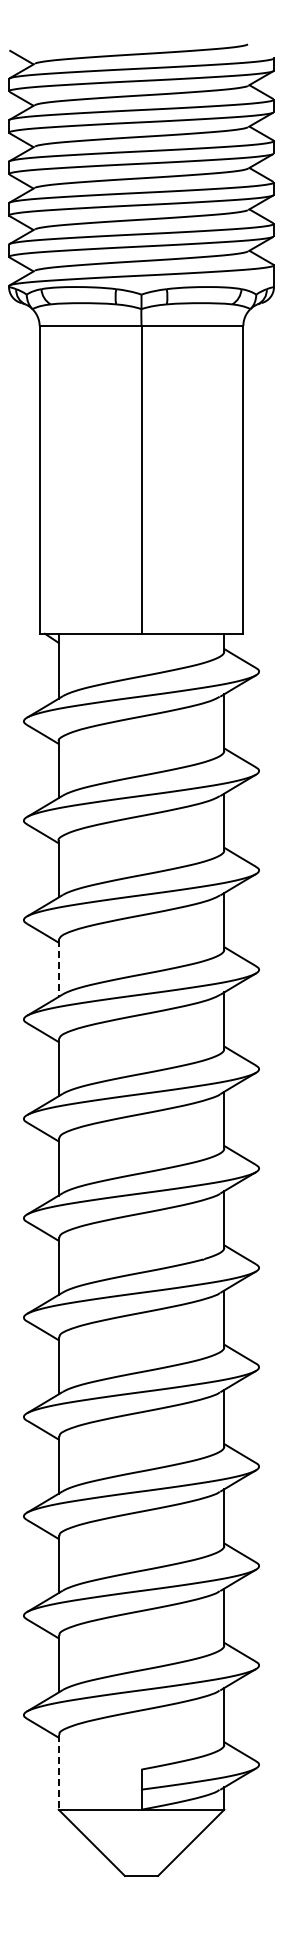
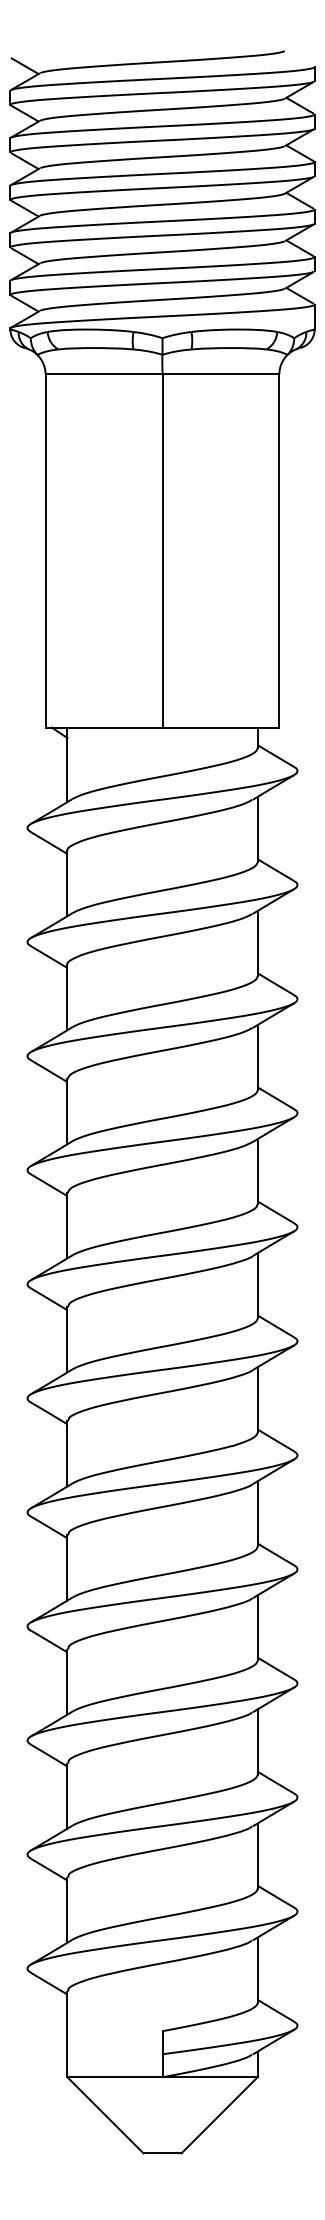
line: (58, 969) -> (67, 1112), dashed -> solid
line: (58, 1772) -> (67, 2034), dashed -> solid

